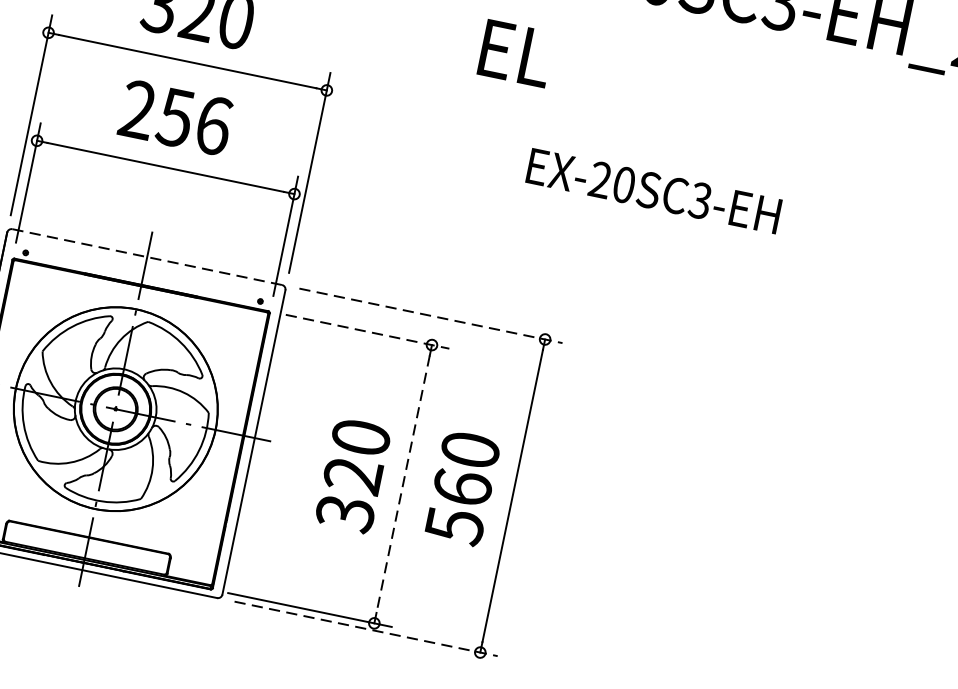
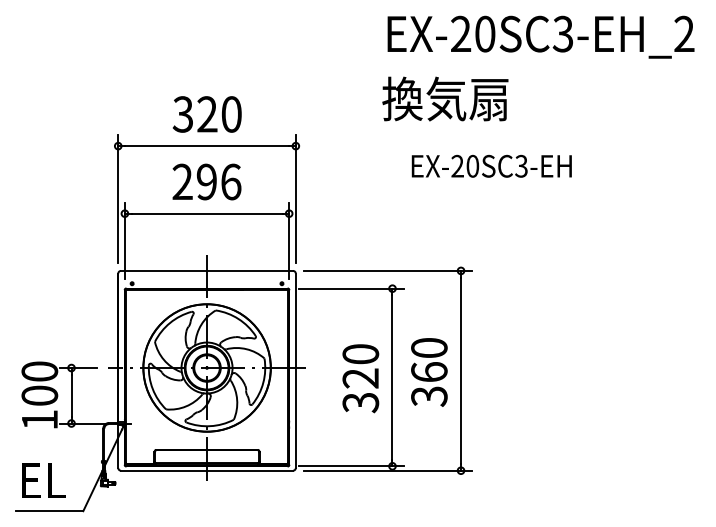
text: (576, 64) -> (445, 98), EL -> 換気扇
text: (175, 116) -> (206, 181), 256 -> 296
text: (653, 189) -> (491, 165), moved
line: (148, 256) -> (207, 270), dashed -> solid
line: (431, 315) -> (388, 270), dashed -> solid
line: (367, 331) -> (351, 288), dashed -> solid
line: (403, 484) -> (392, 377), dashed -> solid
text: (454, 526) -> (429, 396), 560 -> 360
line: (366, 628) -> (388, 470), dashed -> solid

